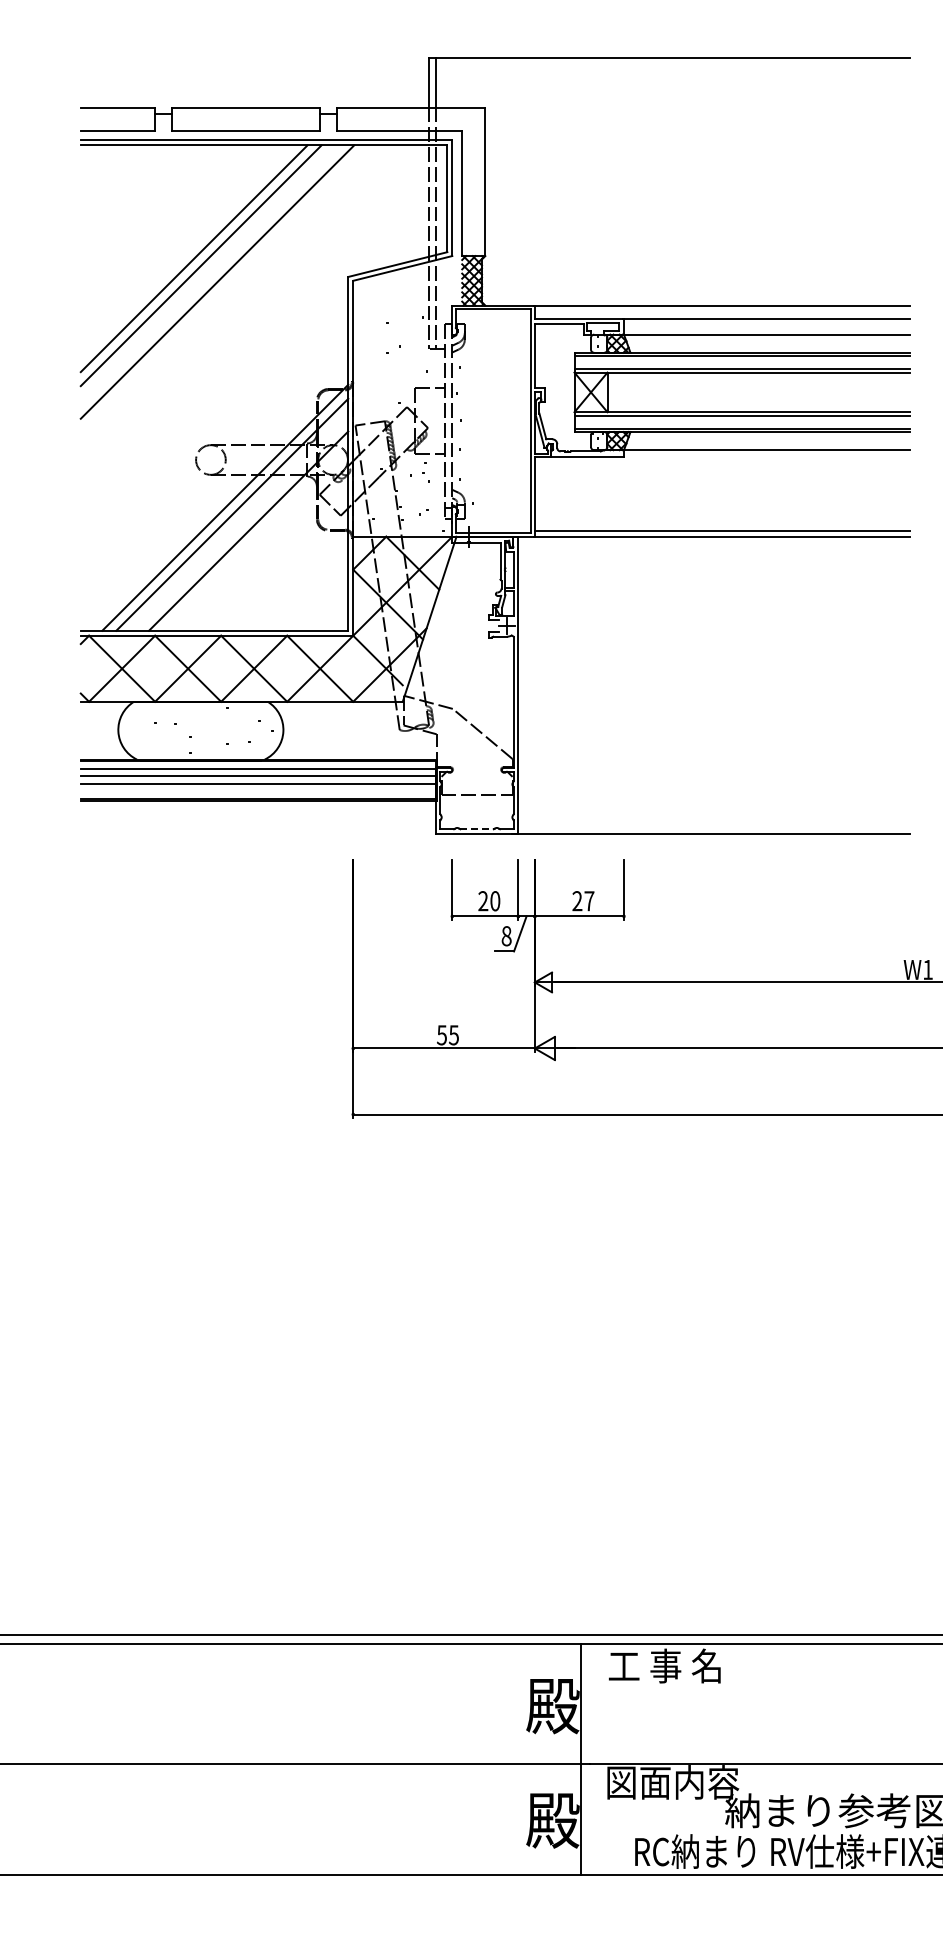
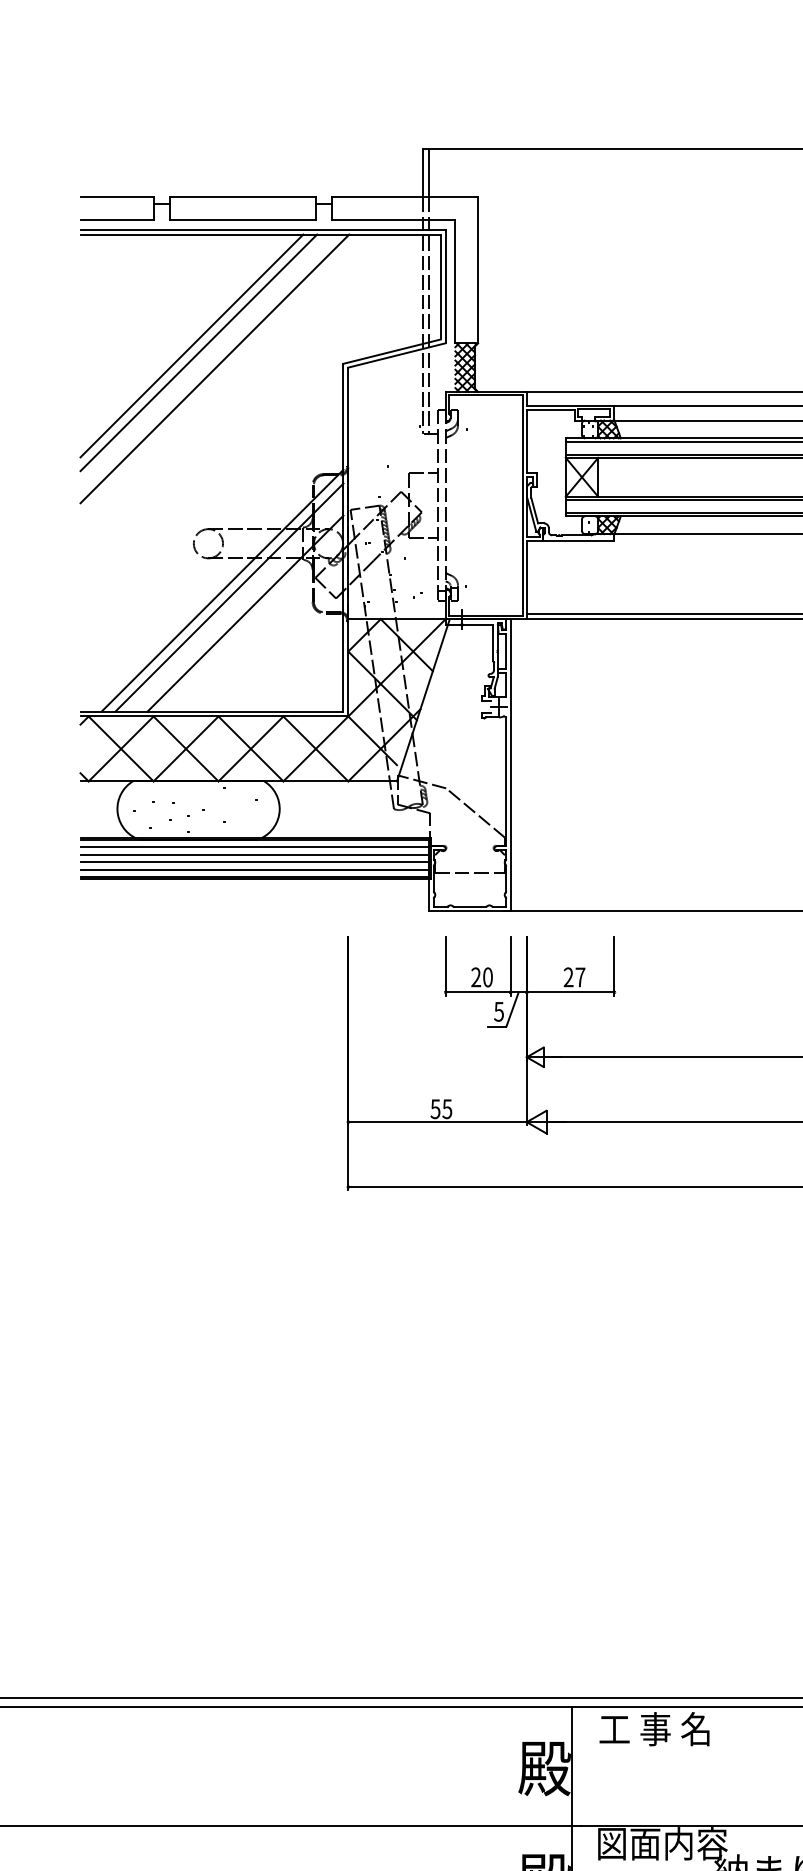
line: (257, 791) -> (254, 869), added
line: (477, 829) -> (470, 906), dashed -> solid
text: (506, 936) -> (498, 1012), 8 -> 5

